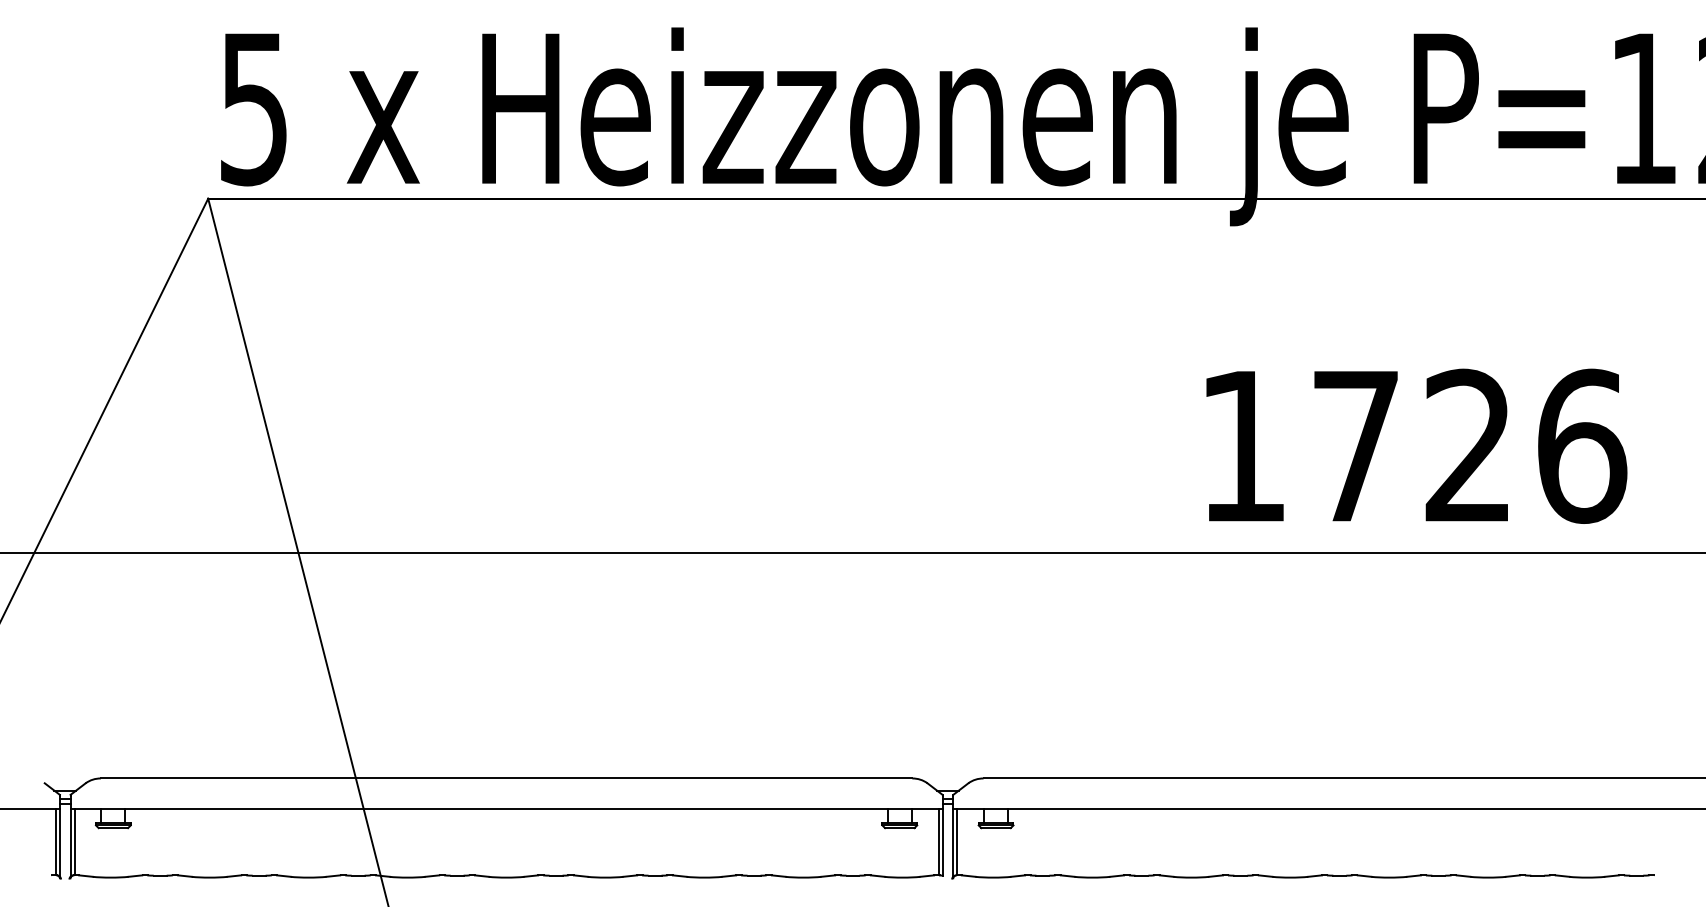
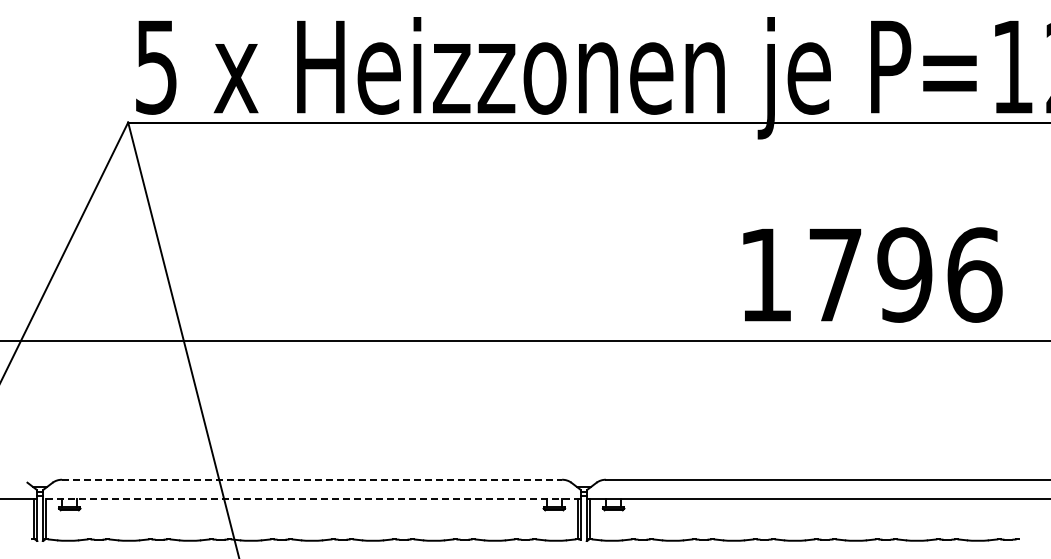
text: (1468, 445) -> (904, 274), 1726 -> 1796
line: (507, 778) -> (312, 479), solid -> dashed
line: (507, 808) -> (312, 498), solid -> dashed

